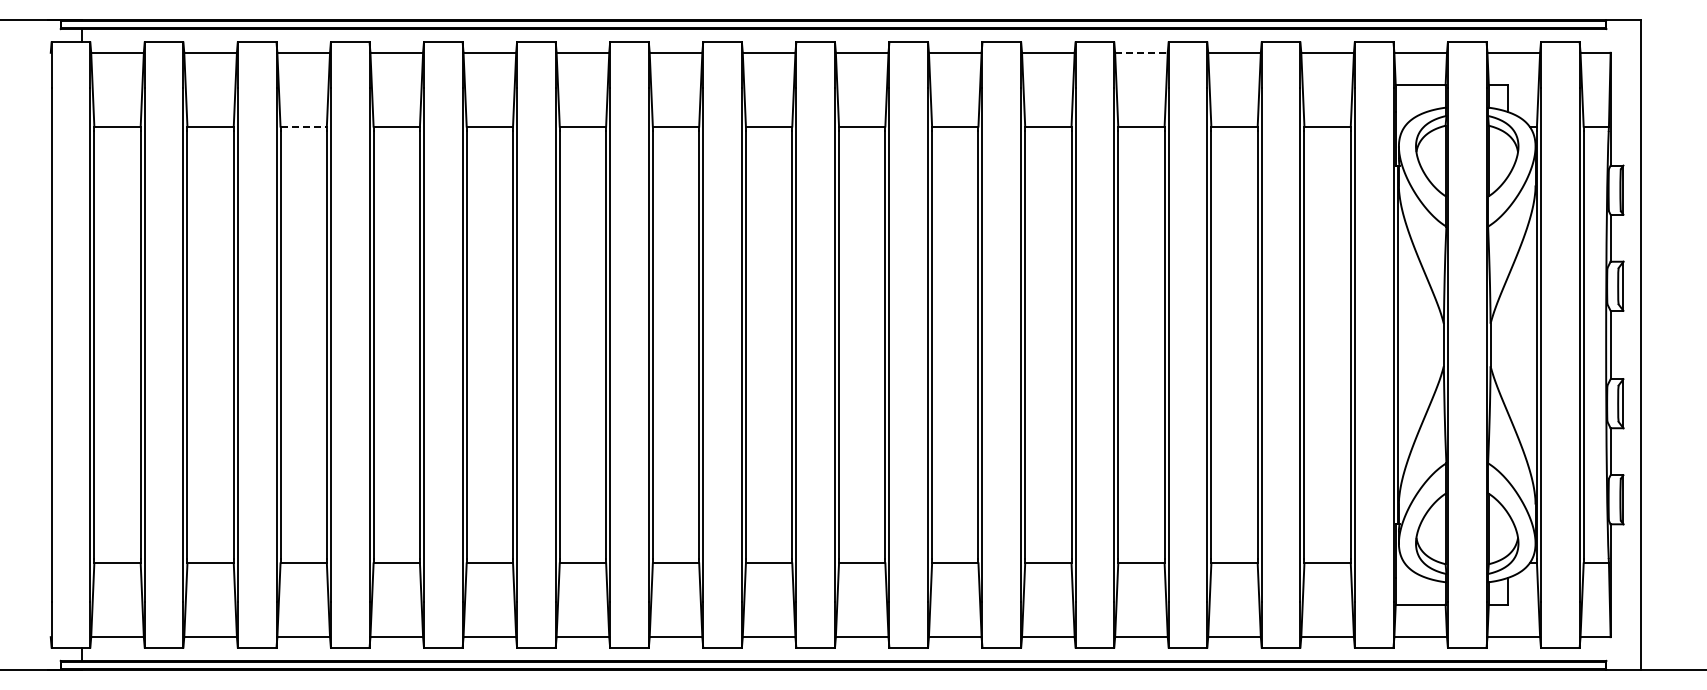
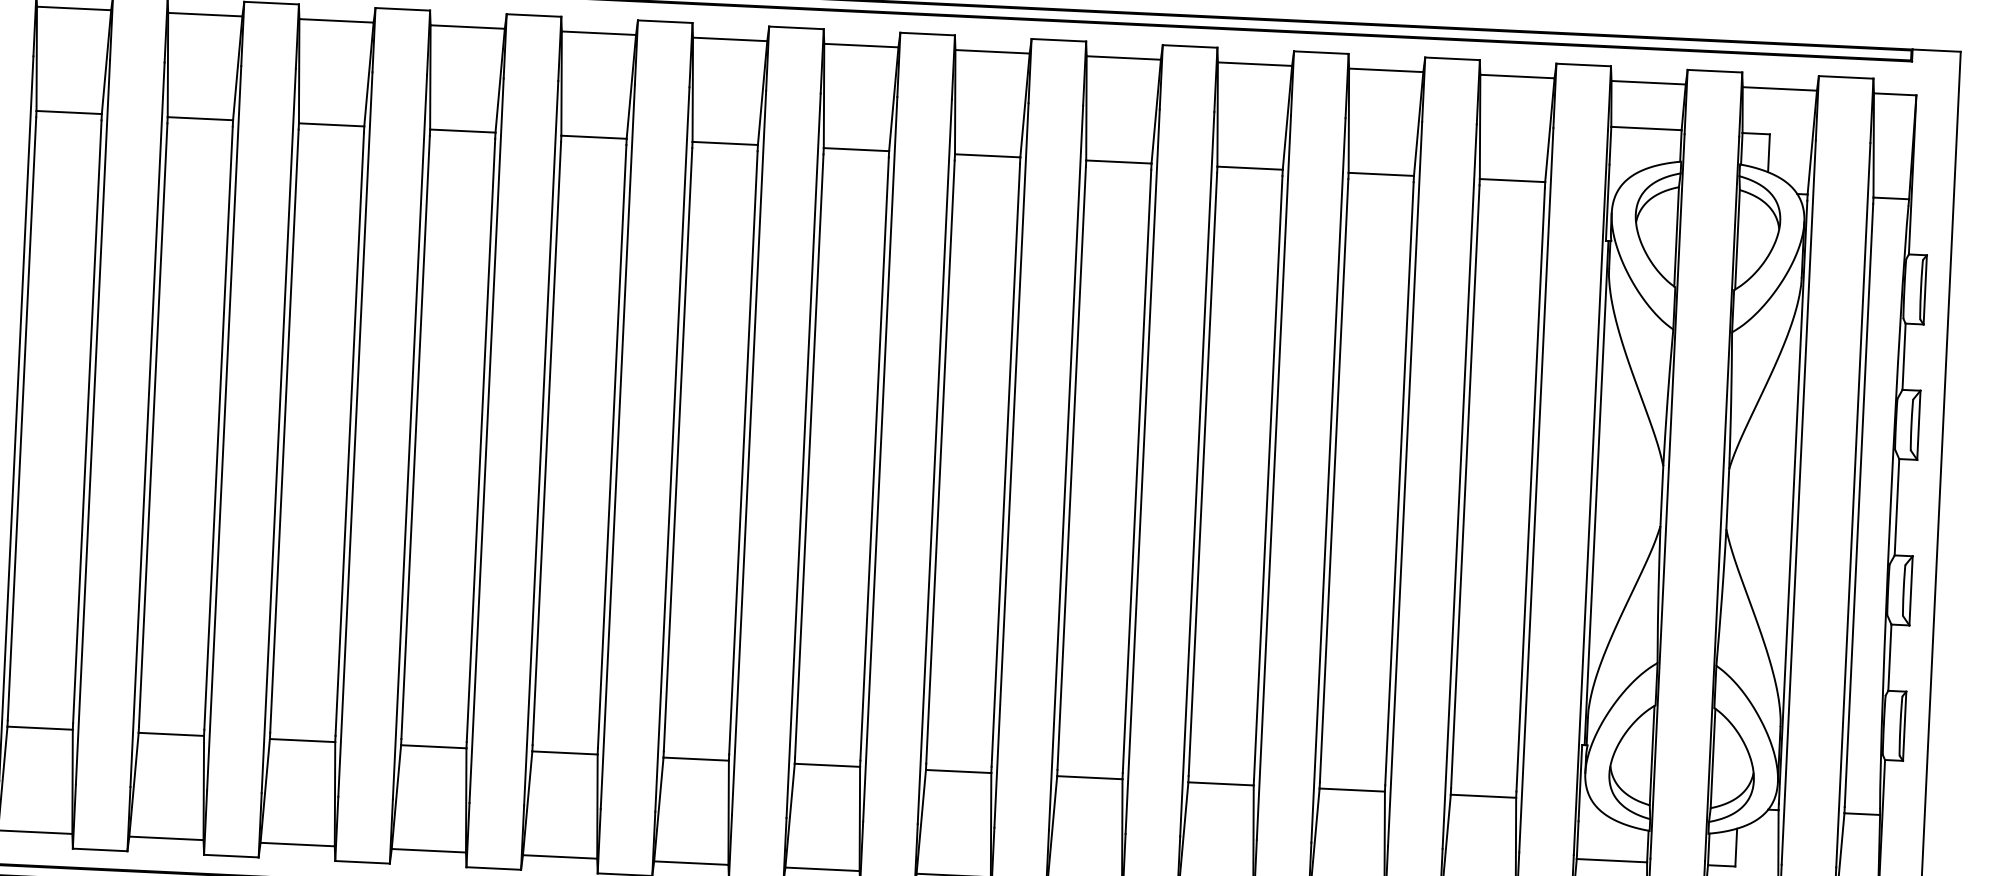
line: (1141, 52) -> (1255, 63), dashed -> solid
line: (304, 126) -> (70, 112), dashed -> solid

